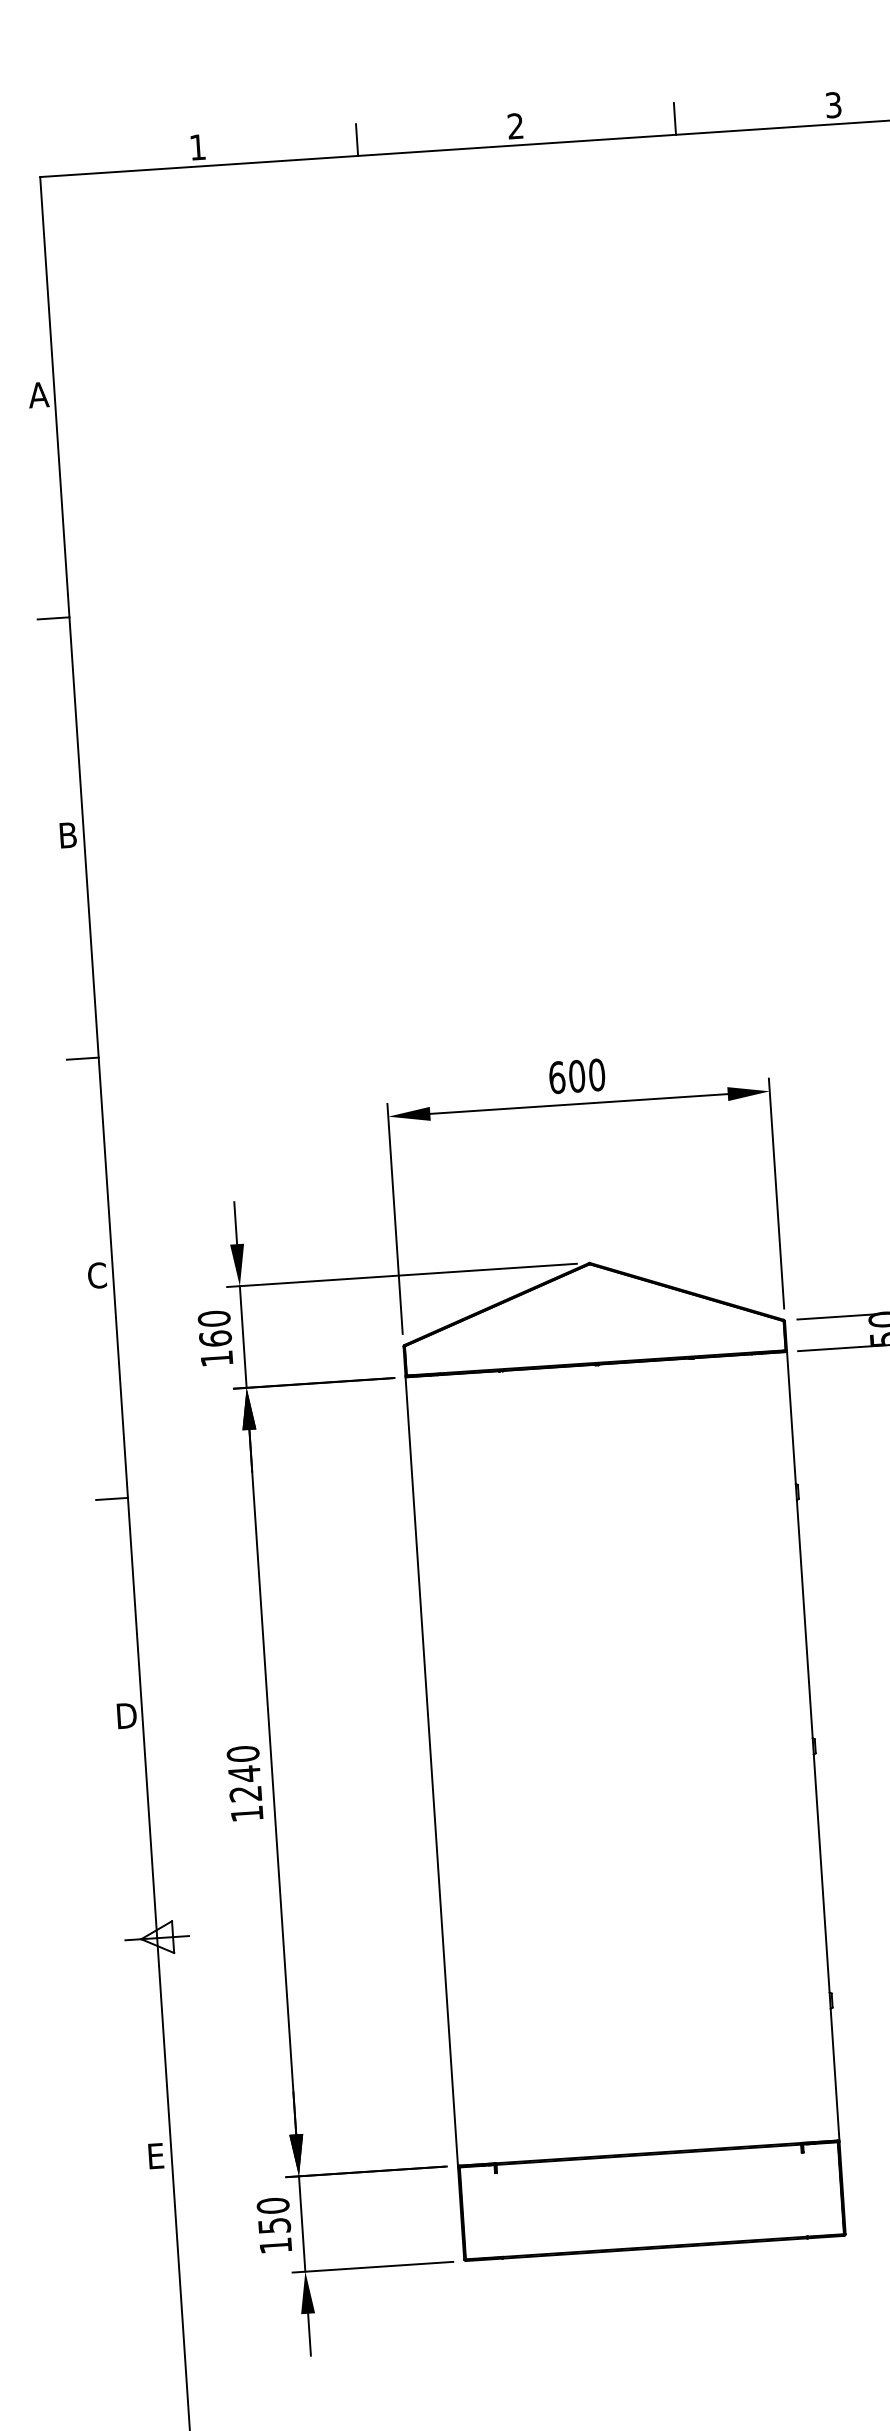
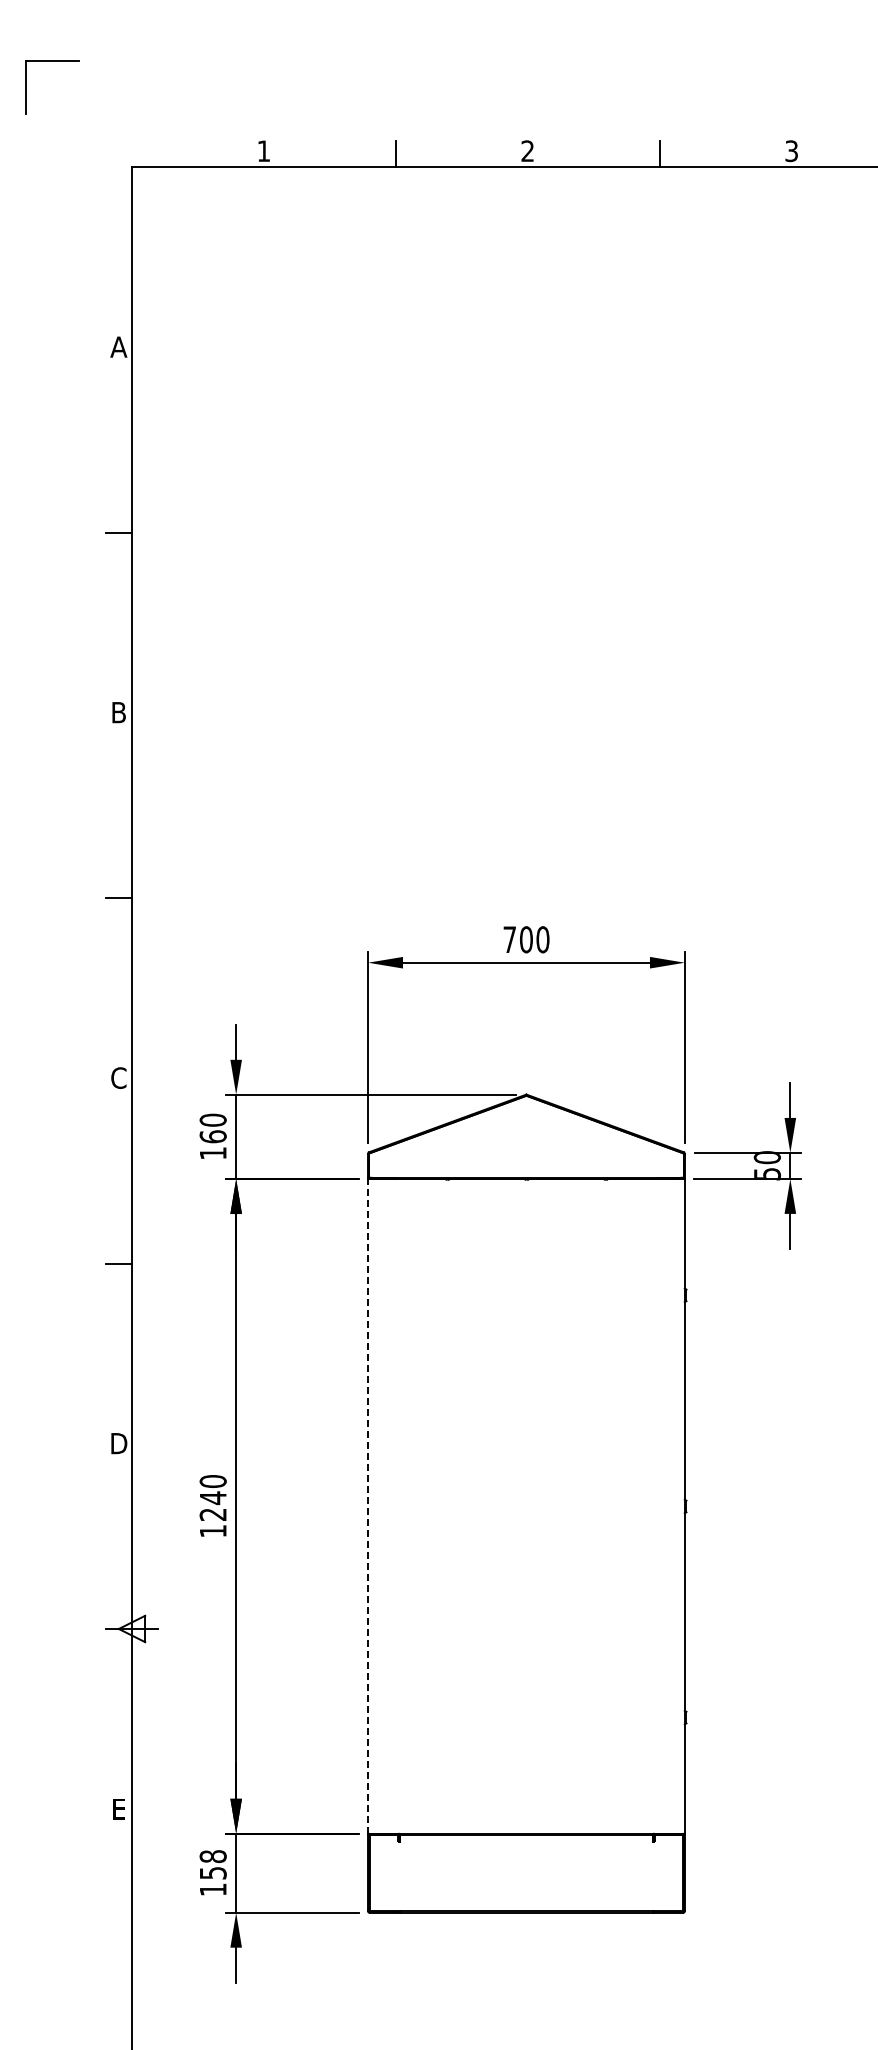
text: (556, 1077) -> (509, 939), 600 -> 700
line: (432, 1770) -> (368, 1505), solid -> dashed
text: (273, 2205) -> (213, 1856), 150 -> 158

